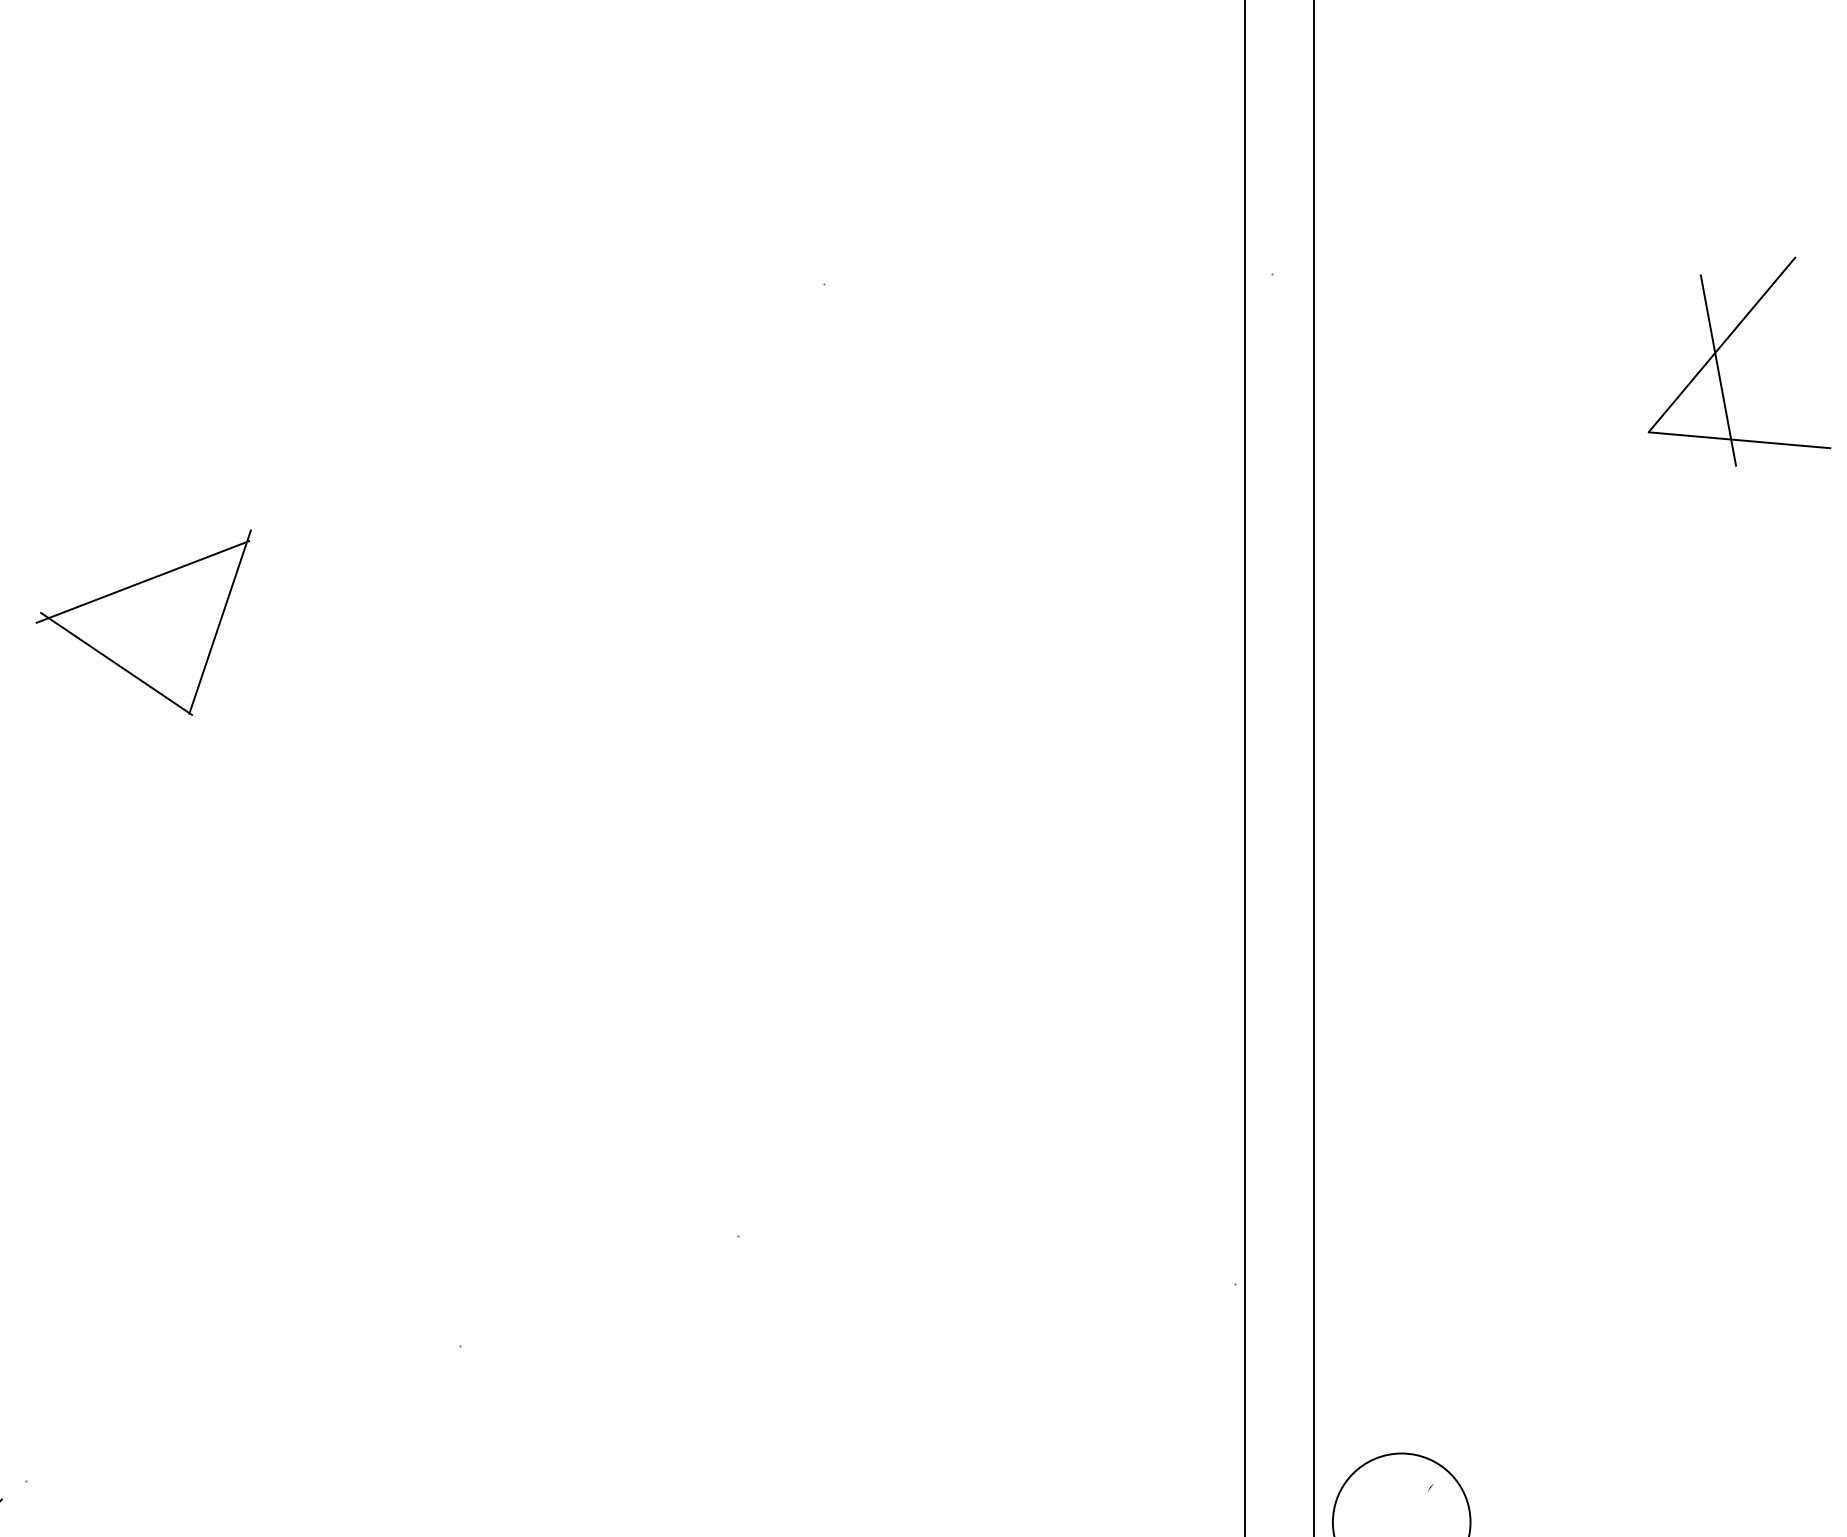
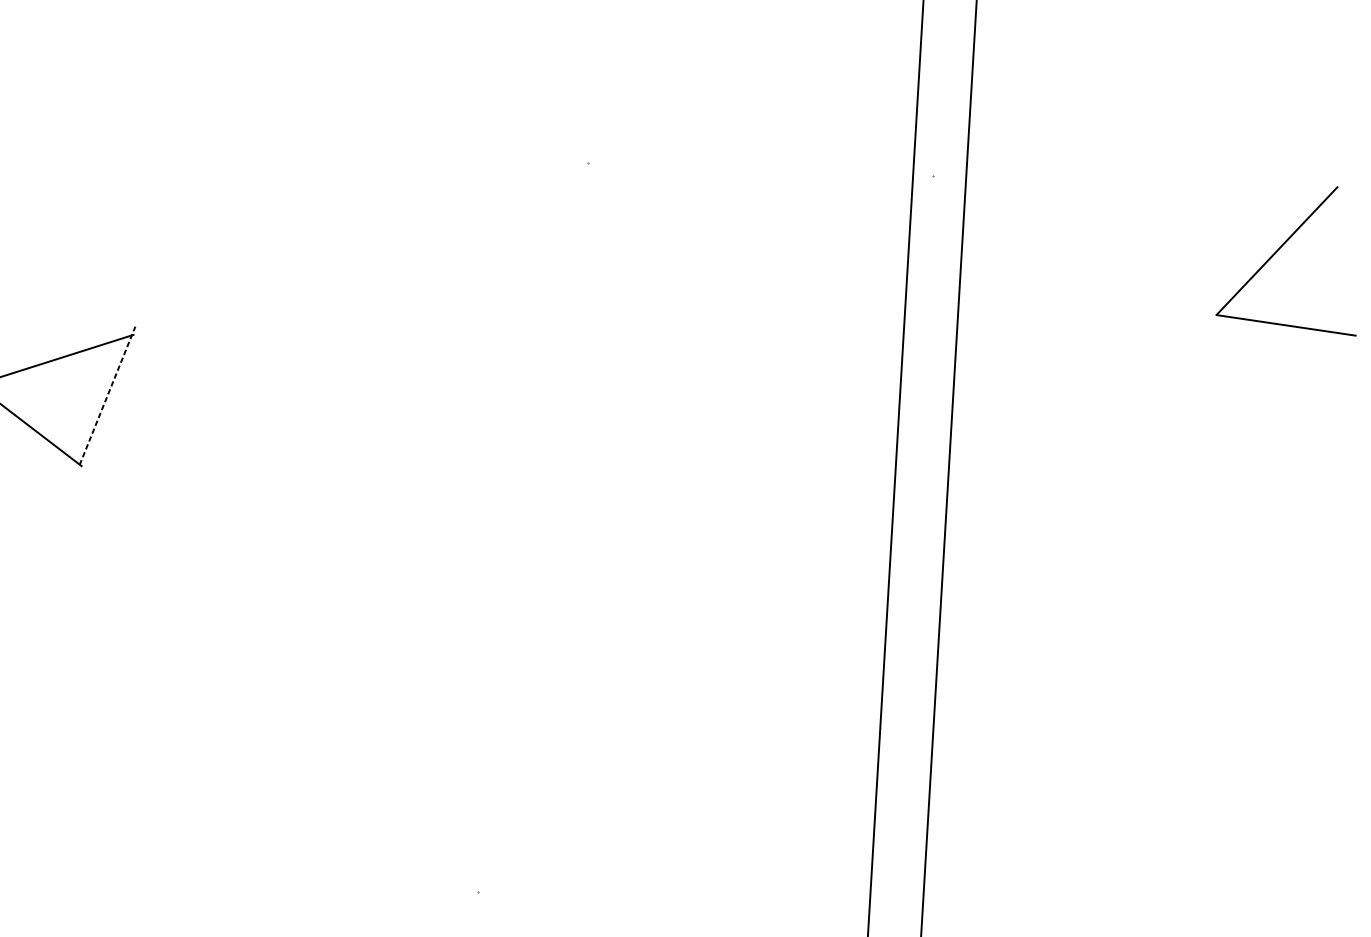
line: (1718, 370) -> (1273, 270), removed
line: (220, 622) -> (107, 396), solid -> dashed

